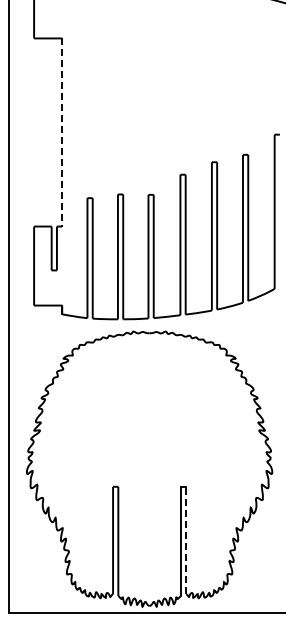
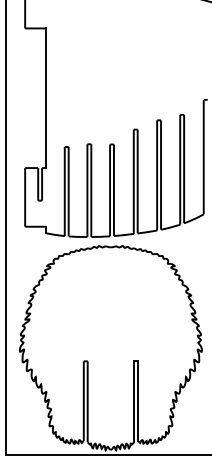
line: (62, 132) -> (46, 98), dashed -> solid
line: (186, 540) -> (138, 401), dashed -> solid

